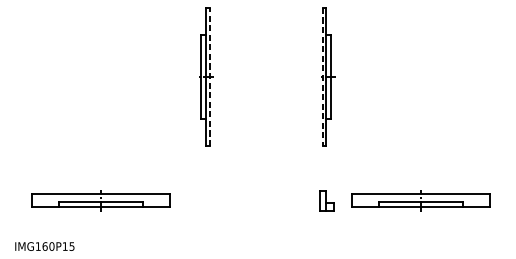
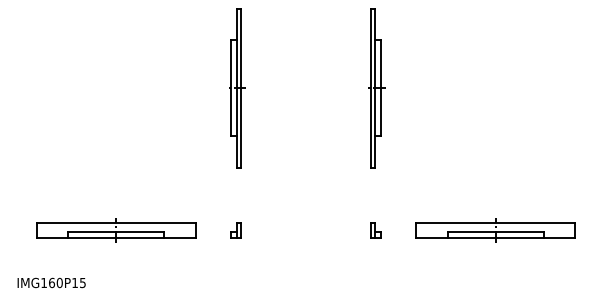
line: (210, 76) -> (241, 87), dashed -> solid
line: (322, 77) -> (370, 88), dashed -> solid
part: (204, 200) -> (235, 230), added
part: (326, 200) -> (375, 230), size x0.62
part: (420, 200) -> (495, 230), moved

